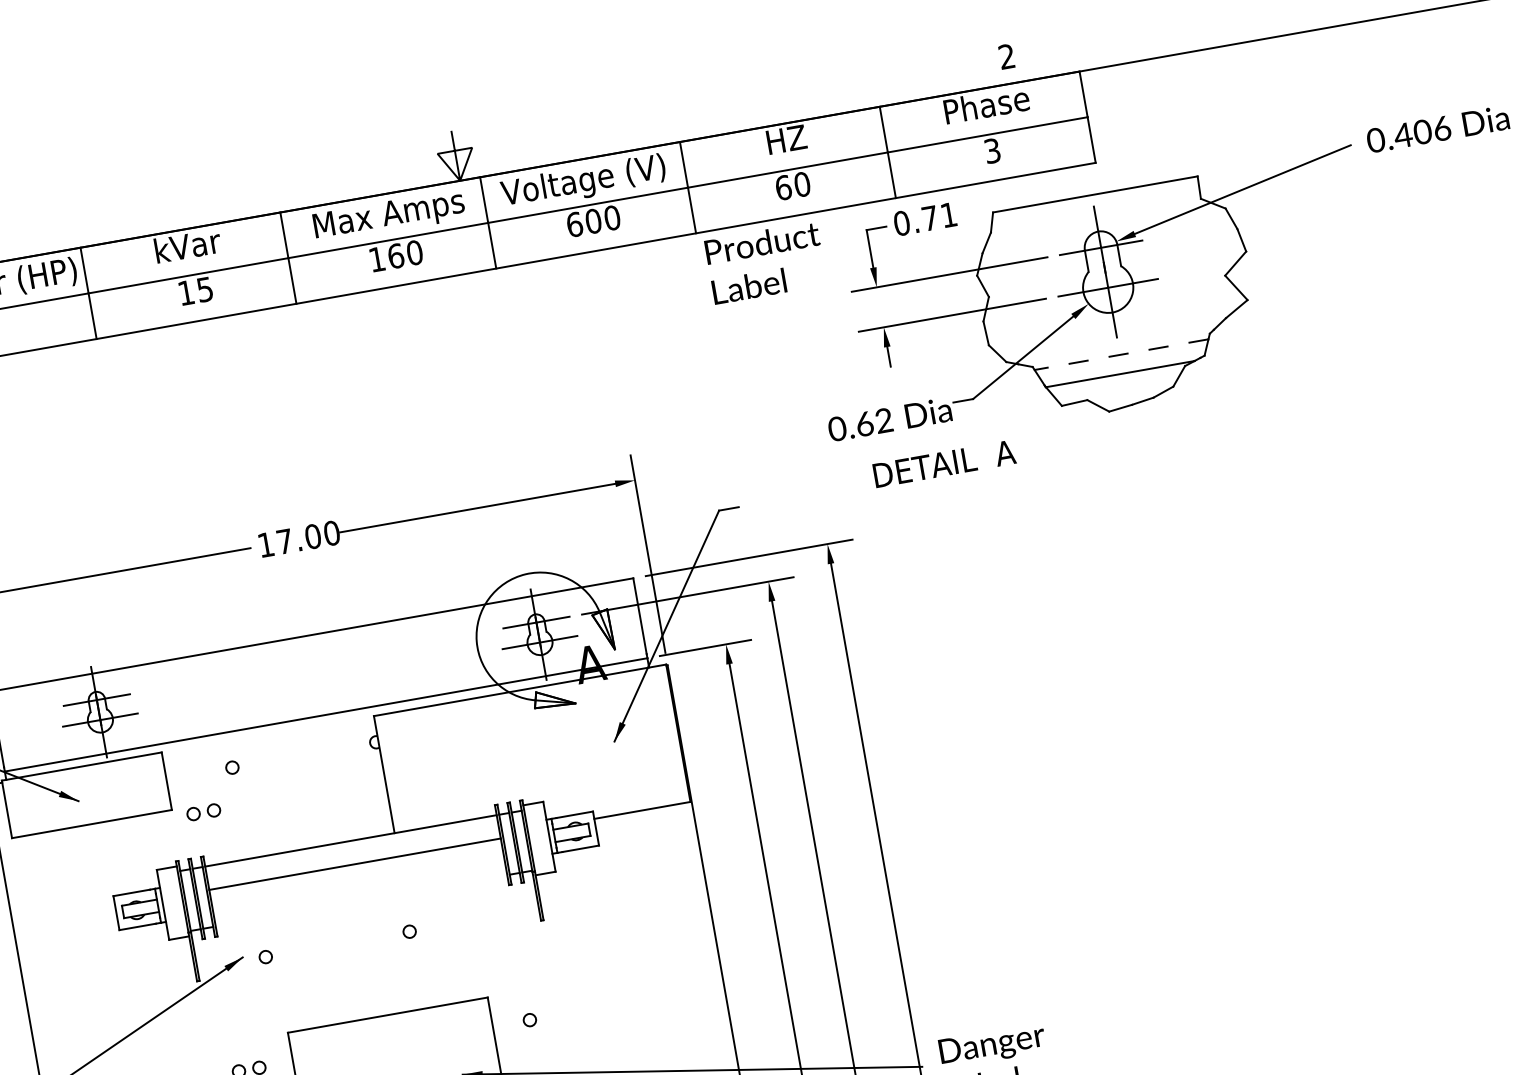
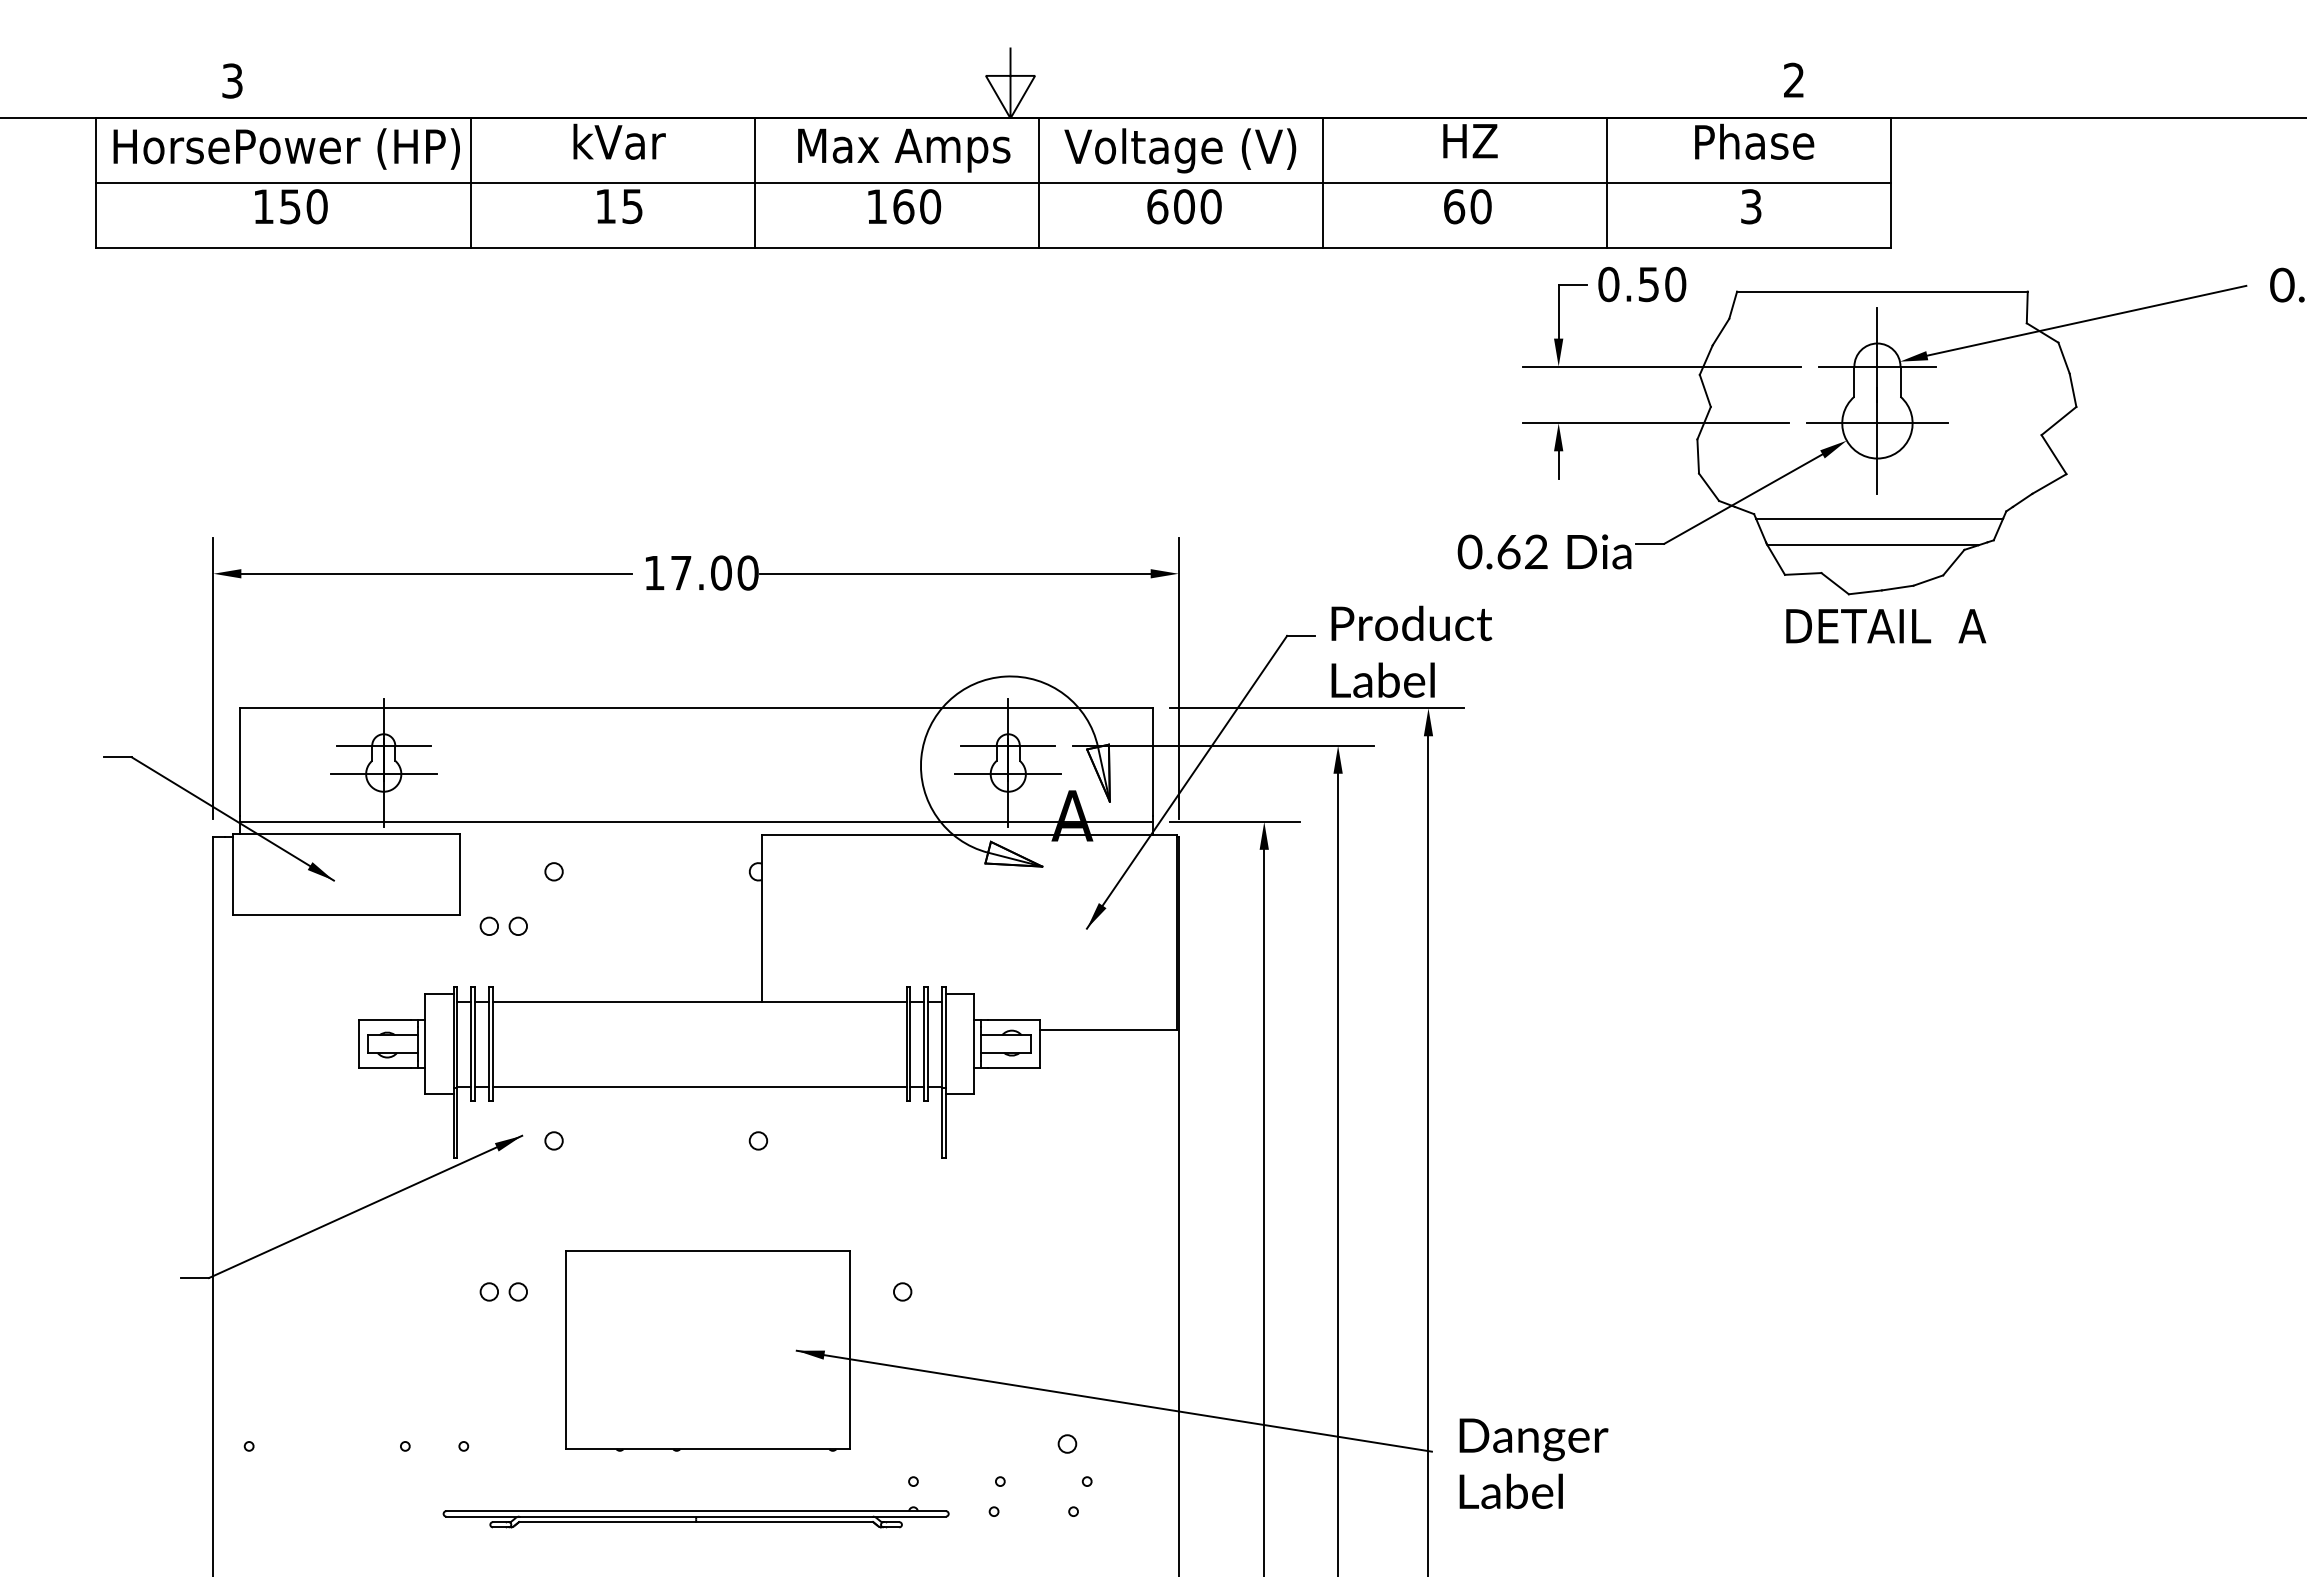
text: (939, 216) -> (1662, 284), 0.71 -> 0.50
text: (765, 262) -> (1411, 651), moved
line: (1121, 354) -> (1879, 518), dashed -> solid
text: (944, 464) -> (1886, 626), moved
line: (354, 864) -> (699, 1086), moved

